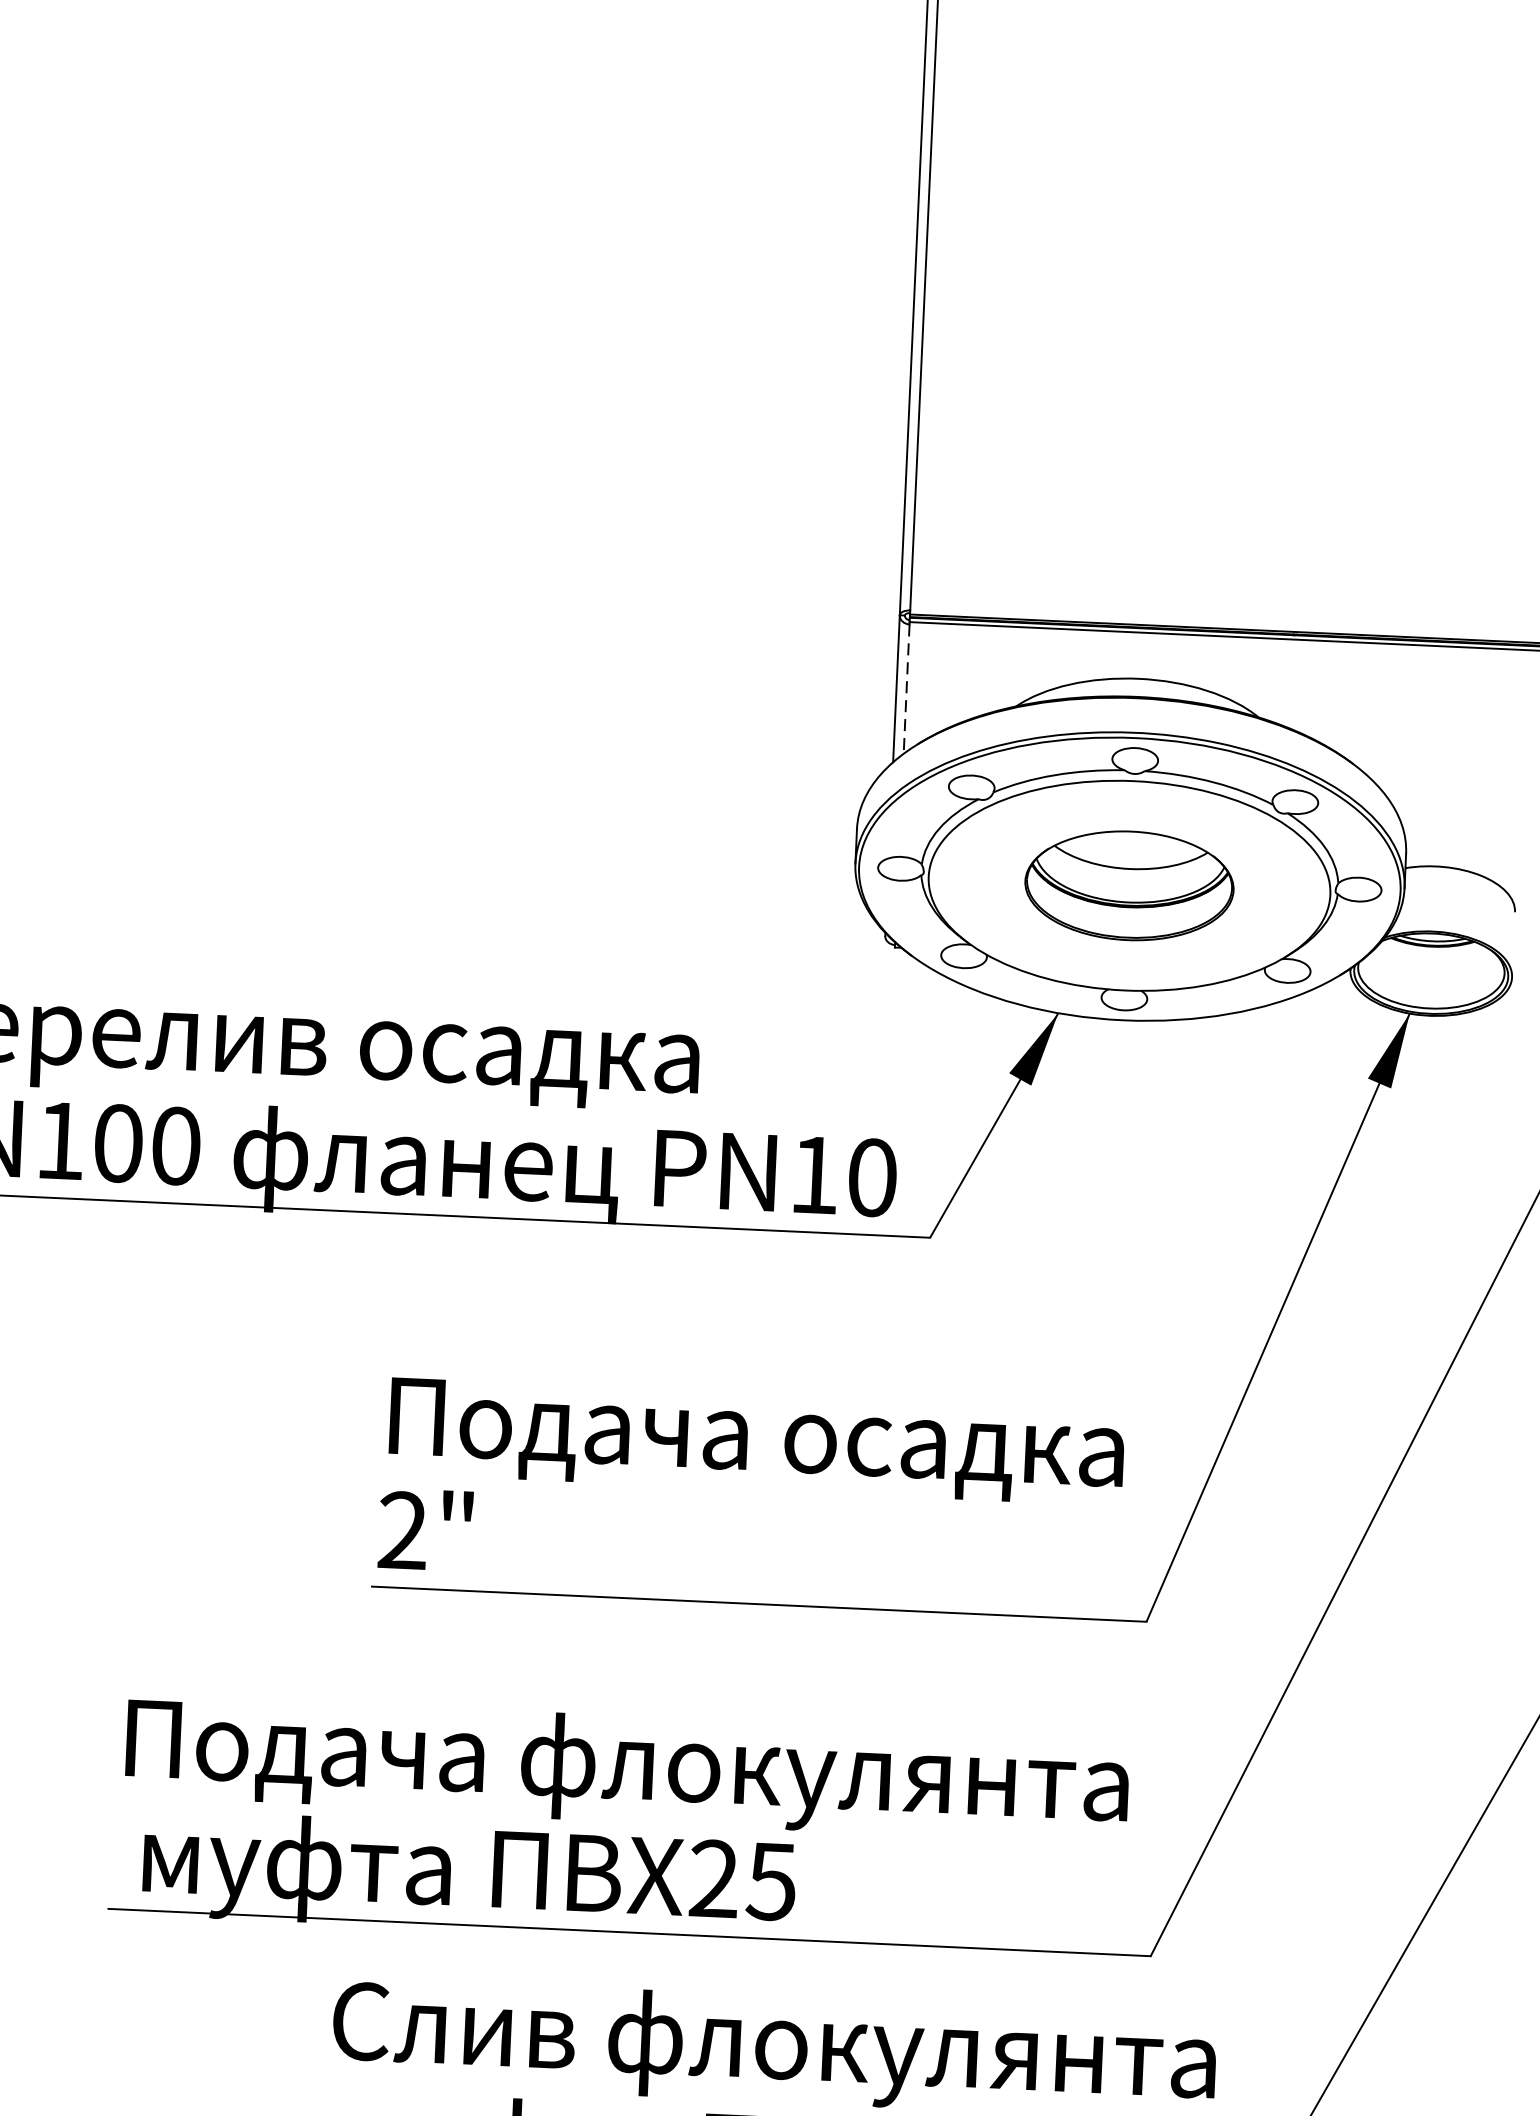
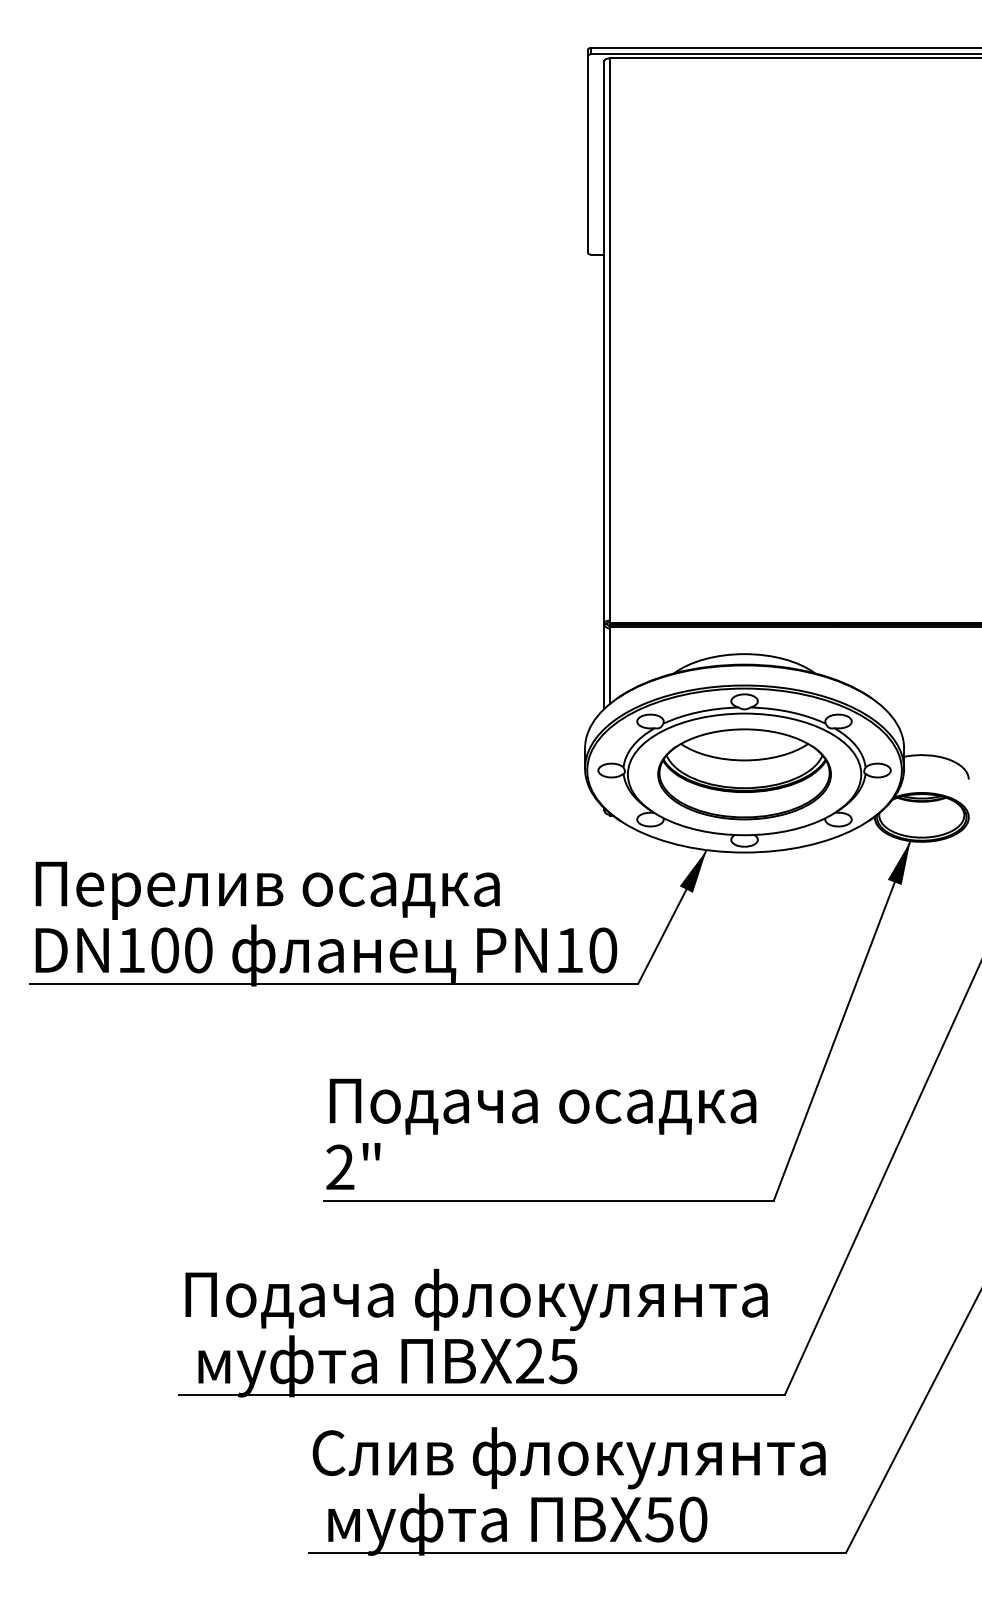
line: (907, 689) -> (610, 666), dashed -> solid
part: (1129, 885) -> (744, 774), size x1.43

